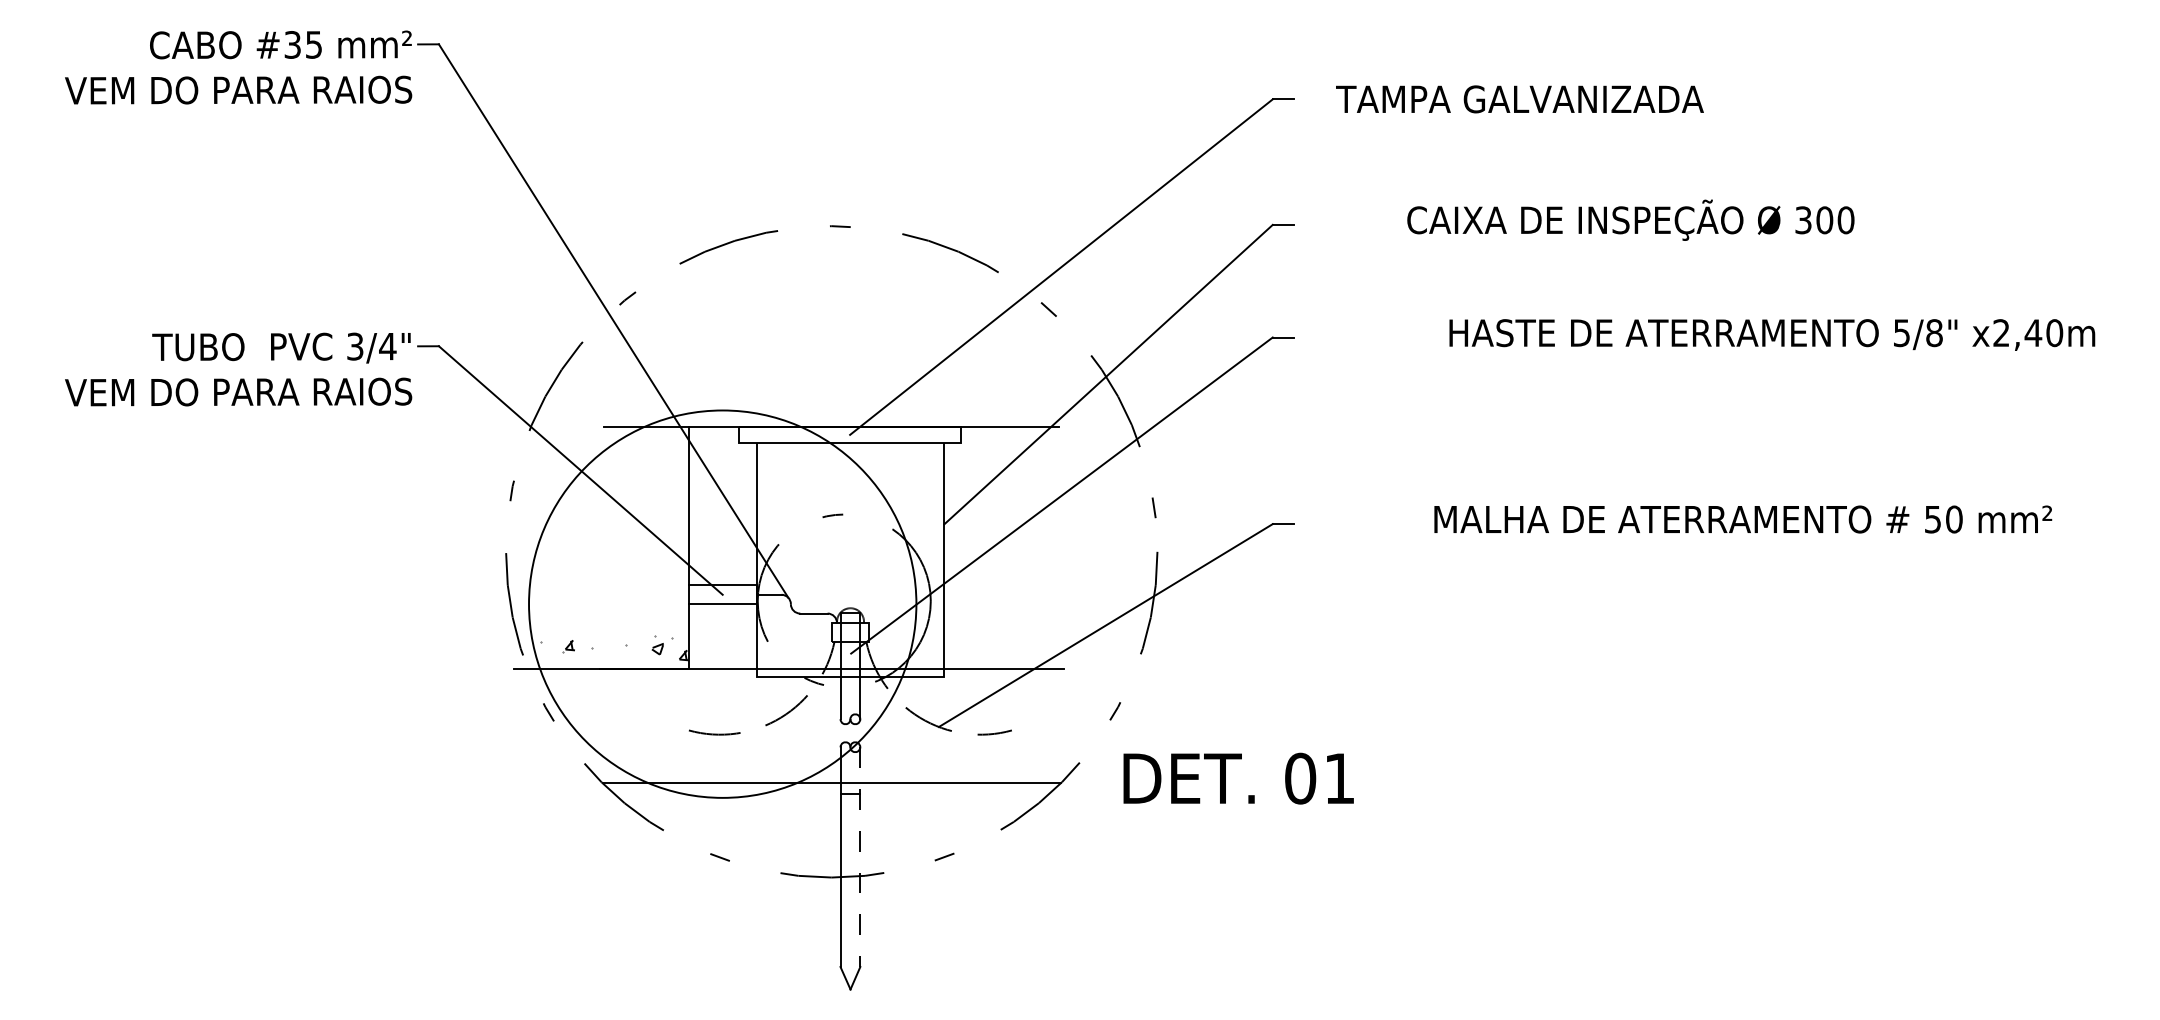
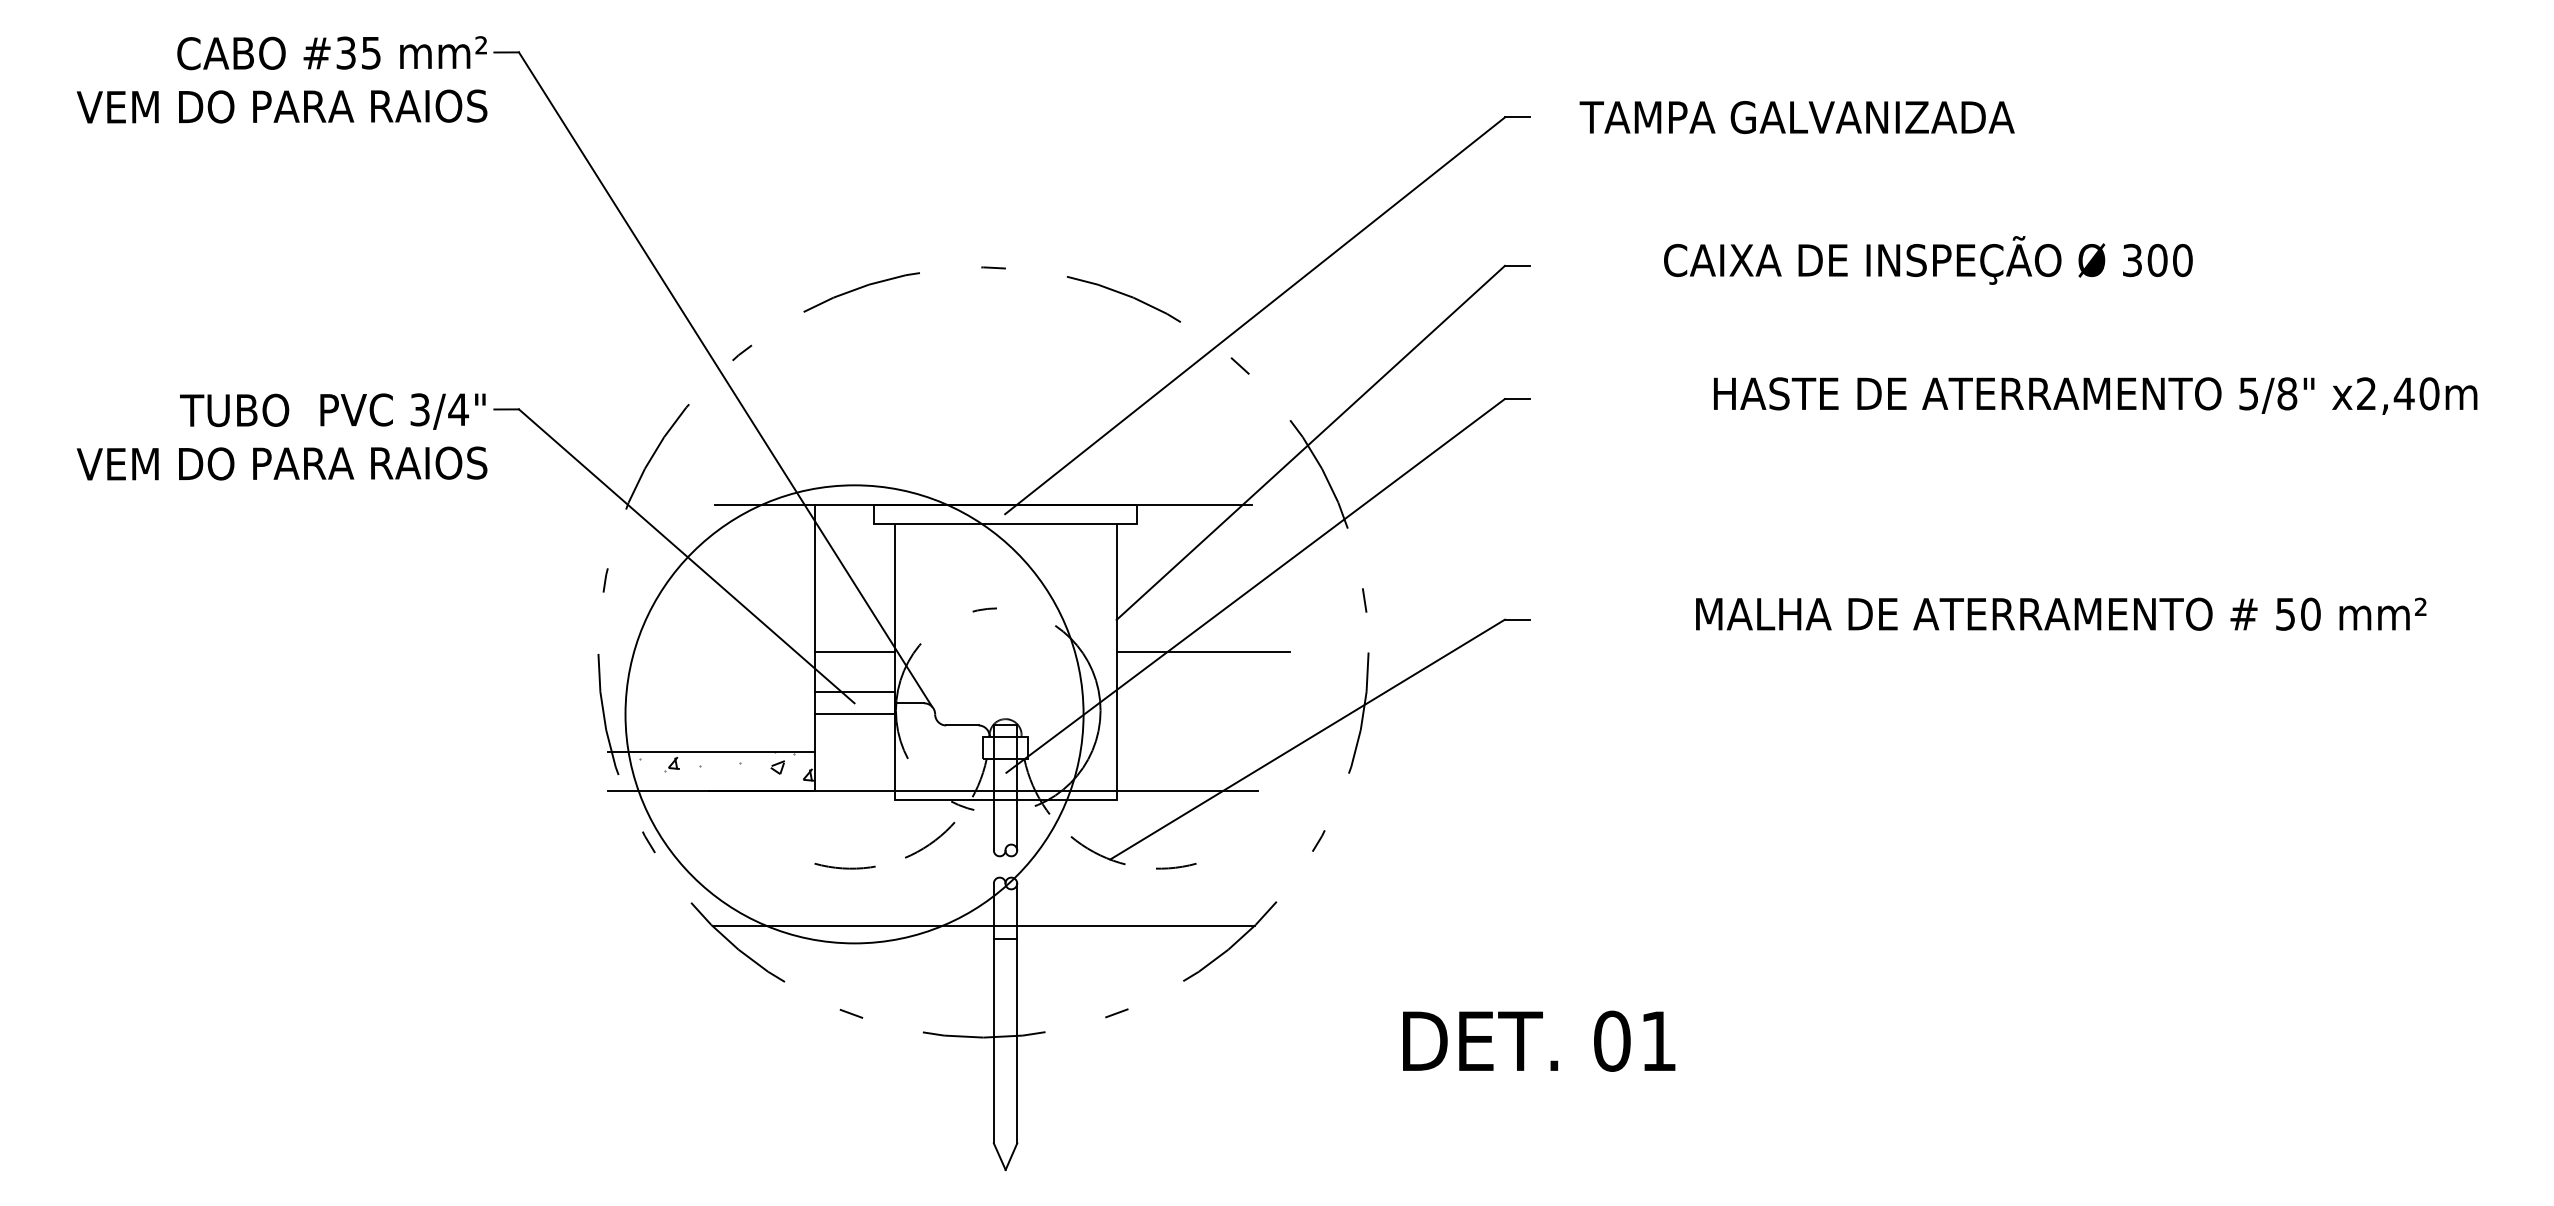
line: (722, 551) -> (854, 652), added
line: (1017, 551) -> (1203, 652), added
line: (601, 635) -> (711, 751), added
text: (1238, 778) -> (1538, 1041), moved
line: (860, 857) -> (1017, 1013), dashed -> solid

